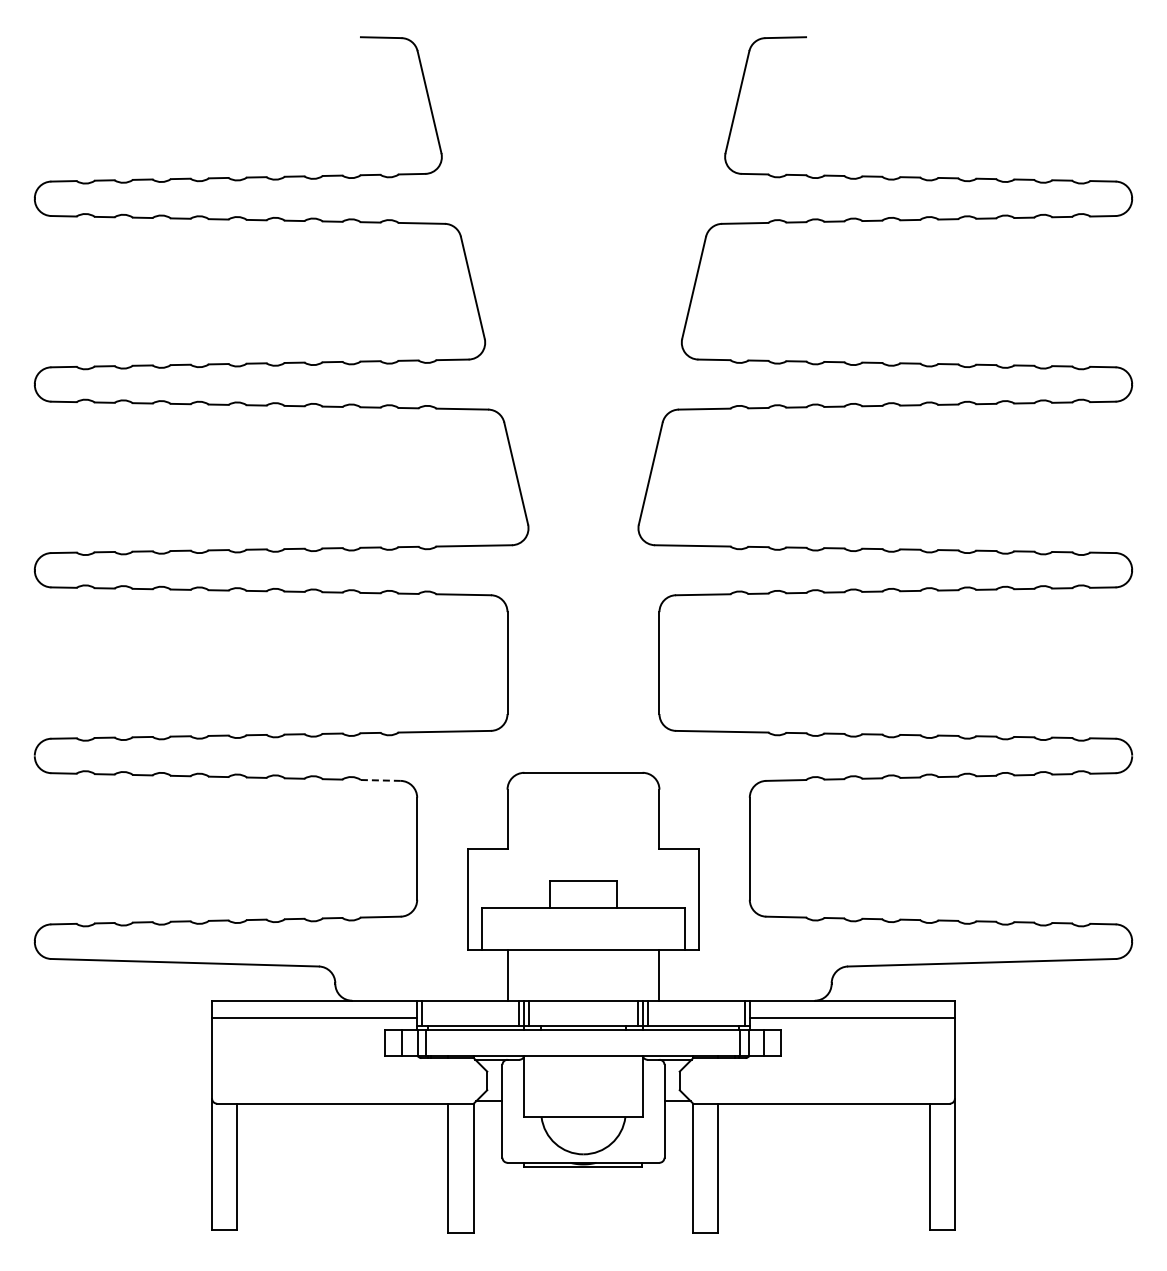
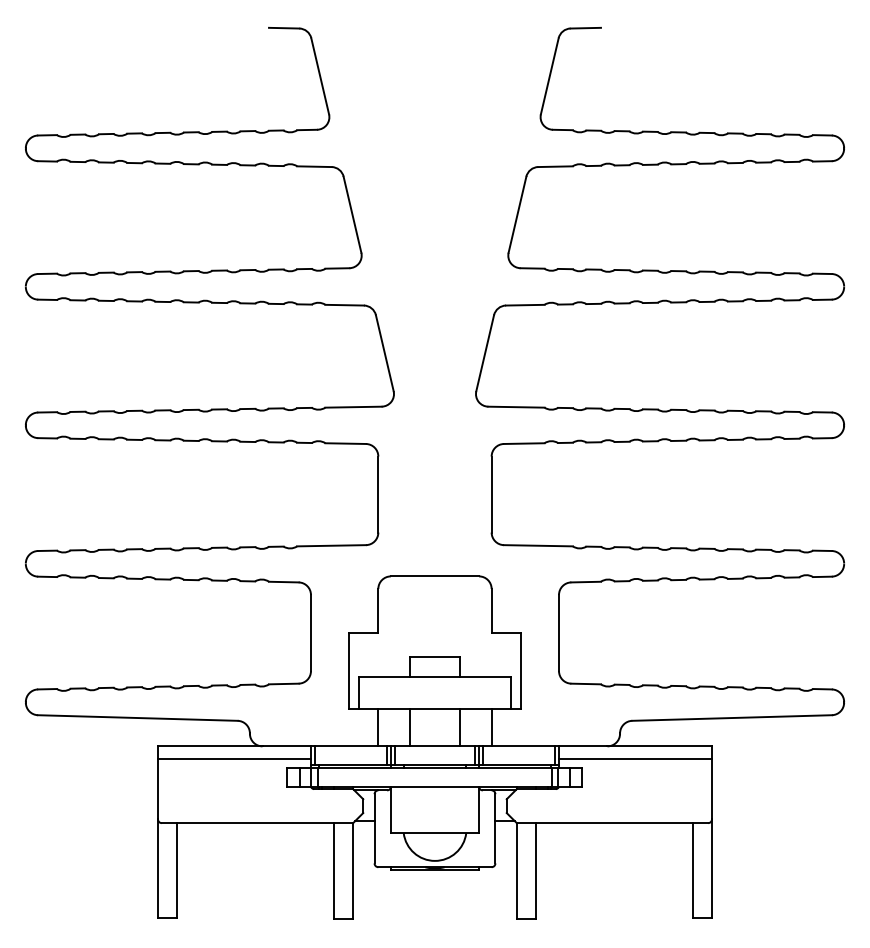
line: (380, 780) -> (283, 582), dashed -> solid
line: (549, 975) -> (409, 727), added
line: (617, 975) -> (460, 727), added

